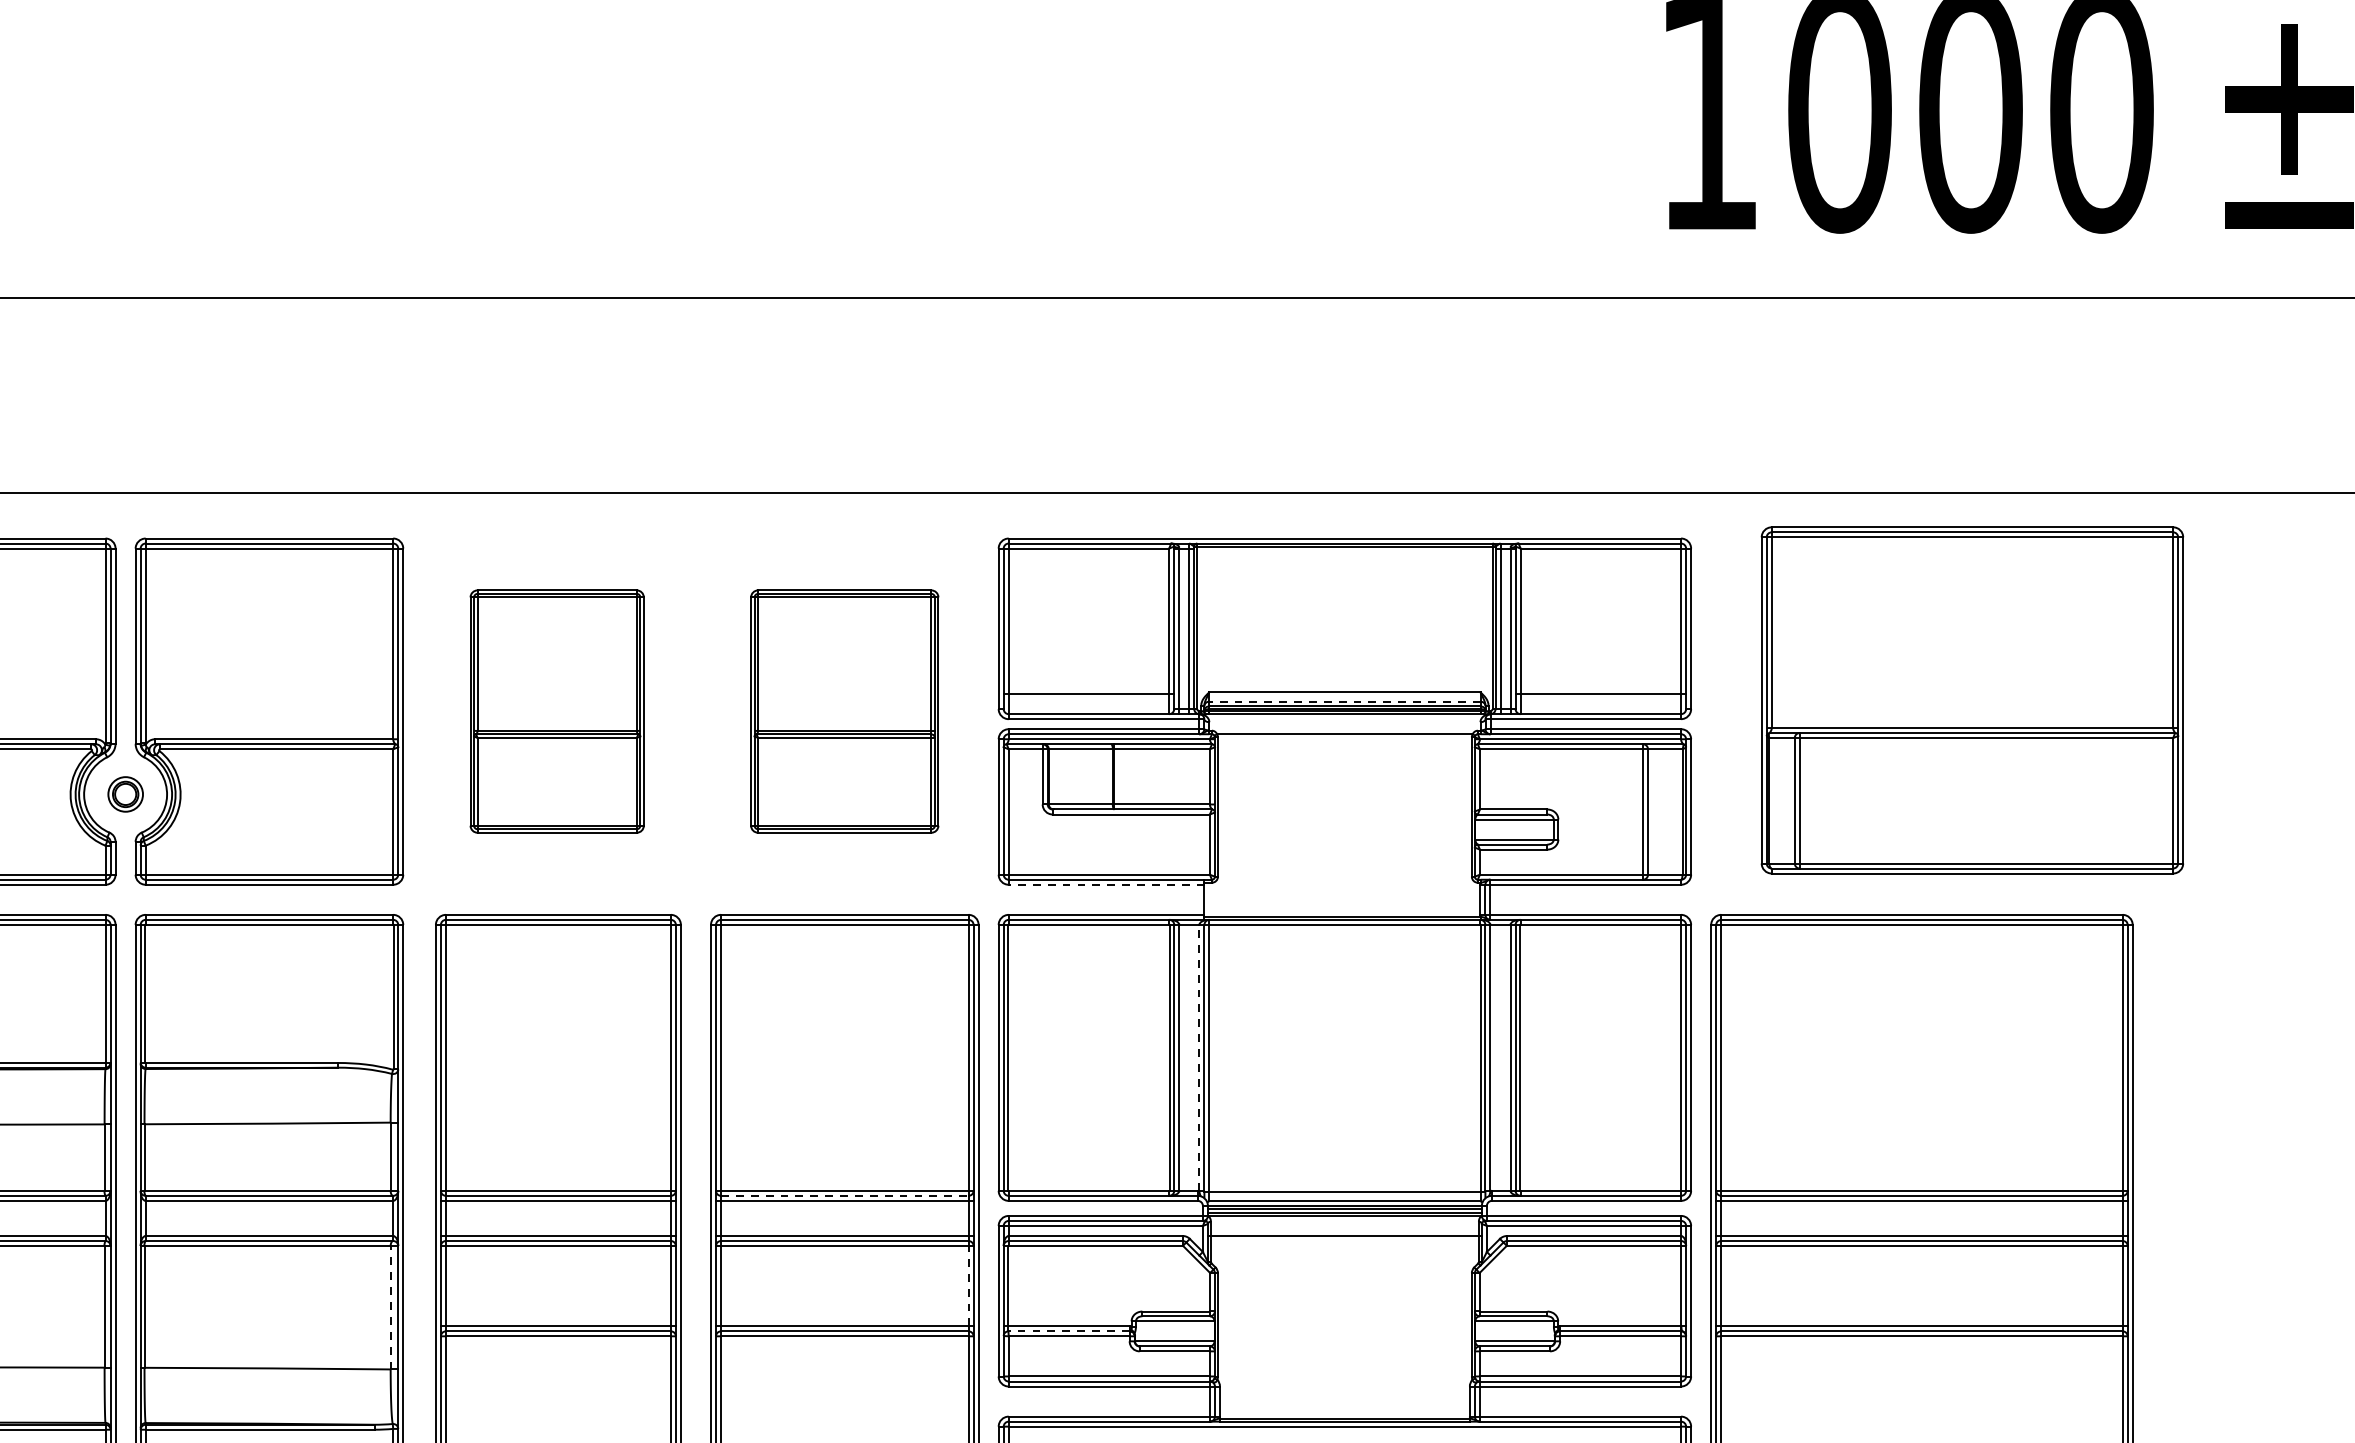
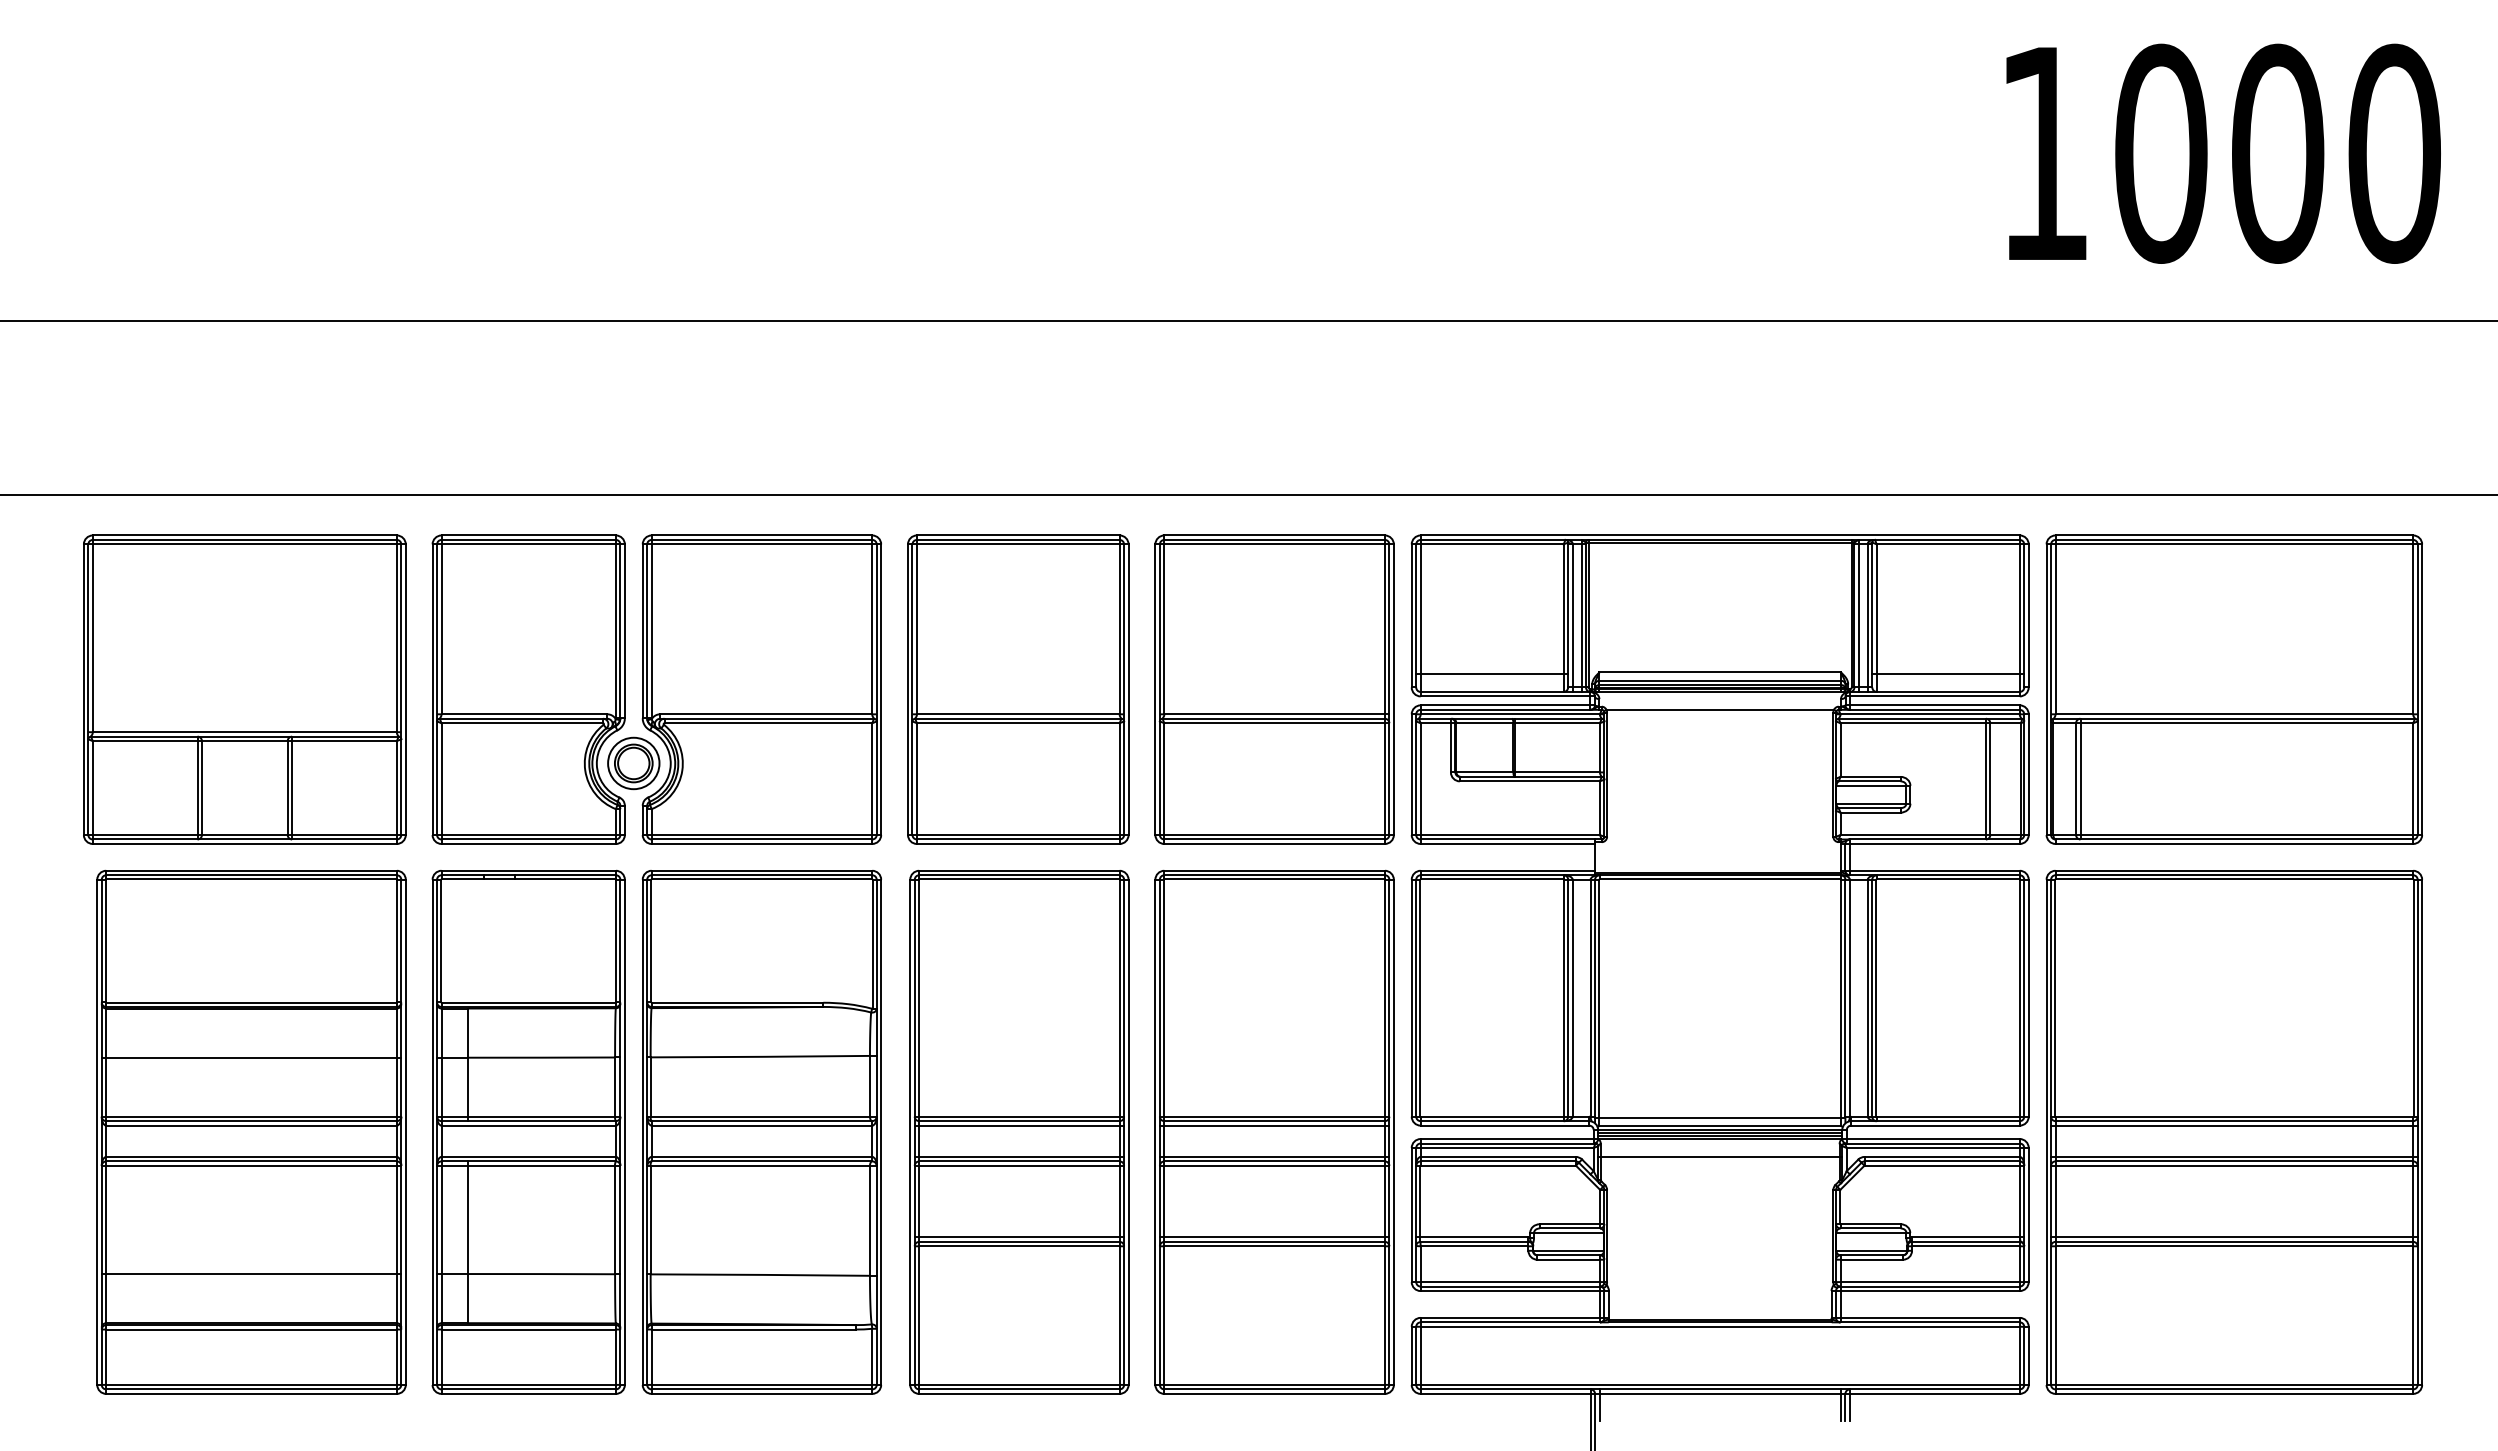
part: (1971, 700) -> (2233, 689), moved
line: (1345, 701) -> (1720, 680), dashed -> solid
part: (557, 711) -> (1018, 689), size x1.43
part: (844, 711) -> (1274, 689), size x1.43
part: (125, 794) -> (633, 763), size x1.67
line: (1106, 884) -> (1507, 843), dashed -> solid
line: (1199, 1058) -> (1590, 998), dashed -> solid
line: (845, 1196) -> (1275, 1121), dashed -> solid
line: (968, 1286) -> (1384, 1201), dashed -> solid
line: (390, 1307) -> (869, 1220), dashed -> solid
line: (1068, 1330) -> (1473, 1241), dashed -> solid

